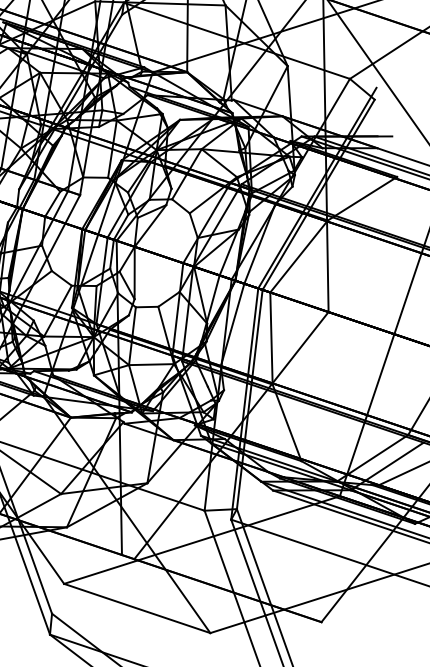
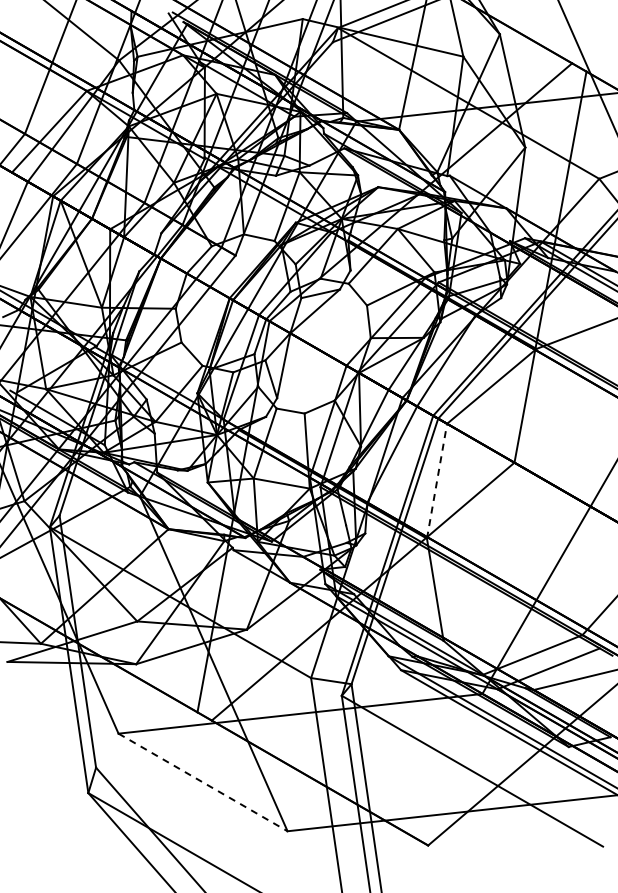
line: (271, 337) -> (437, 480), solid -> dashed
line: (137, 608) -> (203, 782), solid -> dashed

